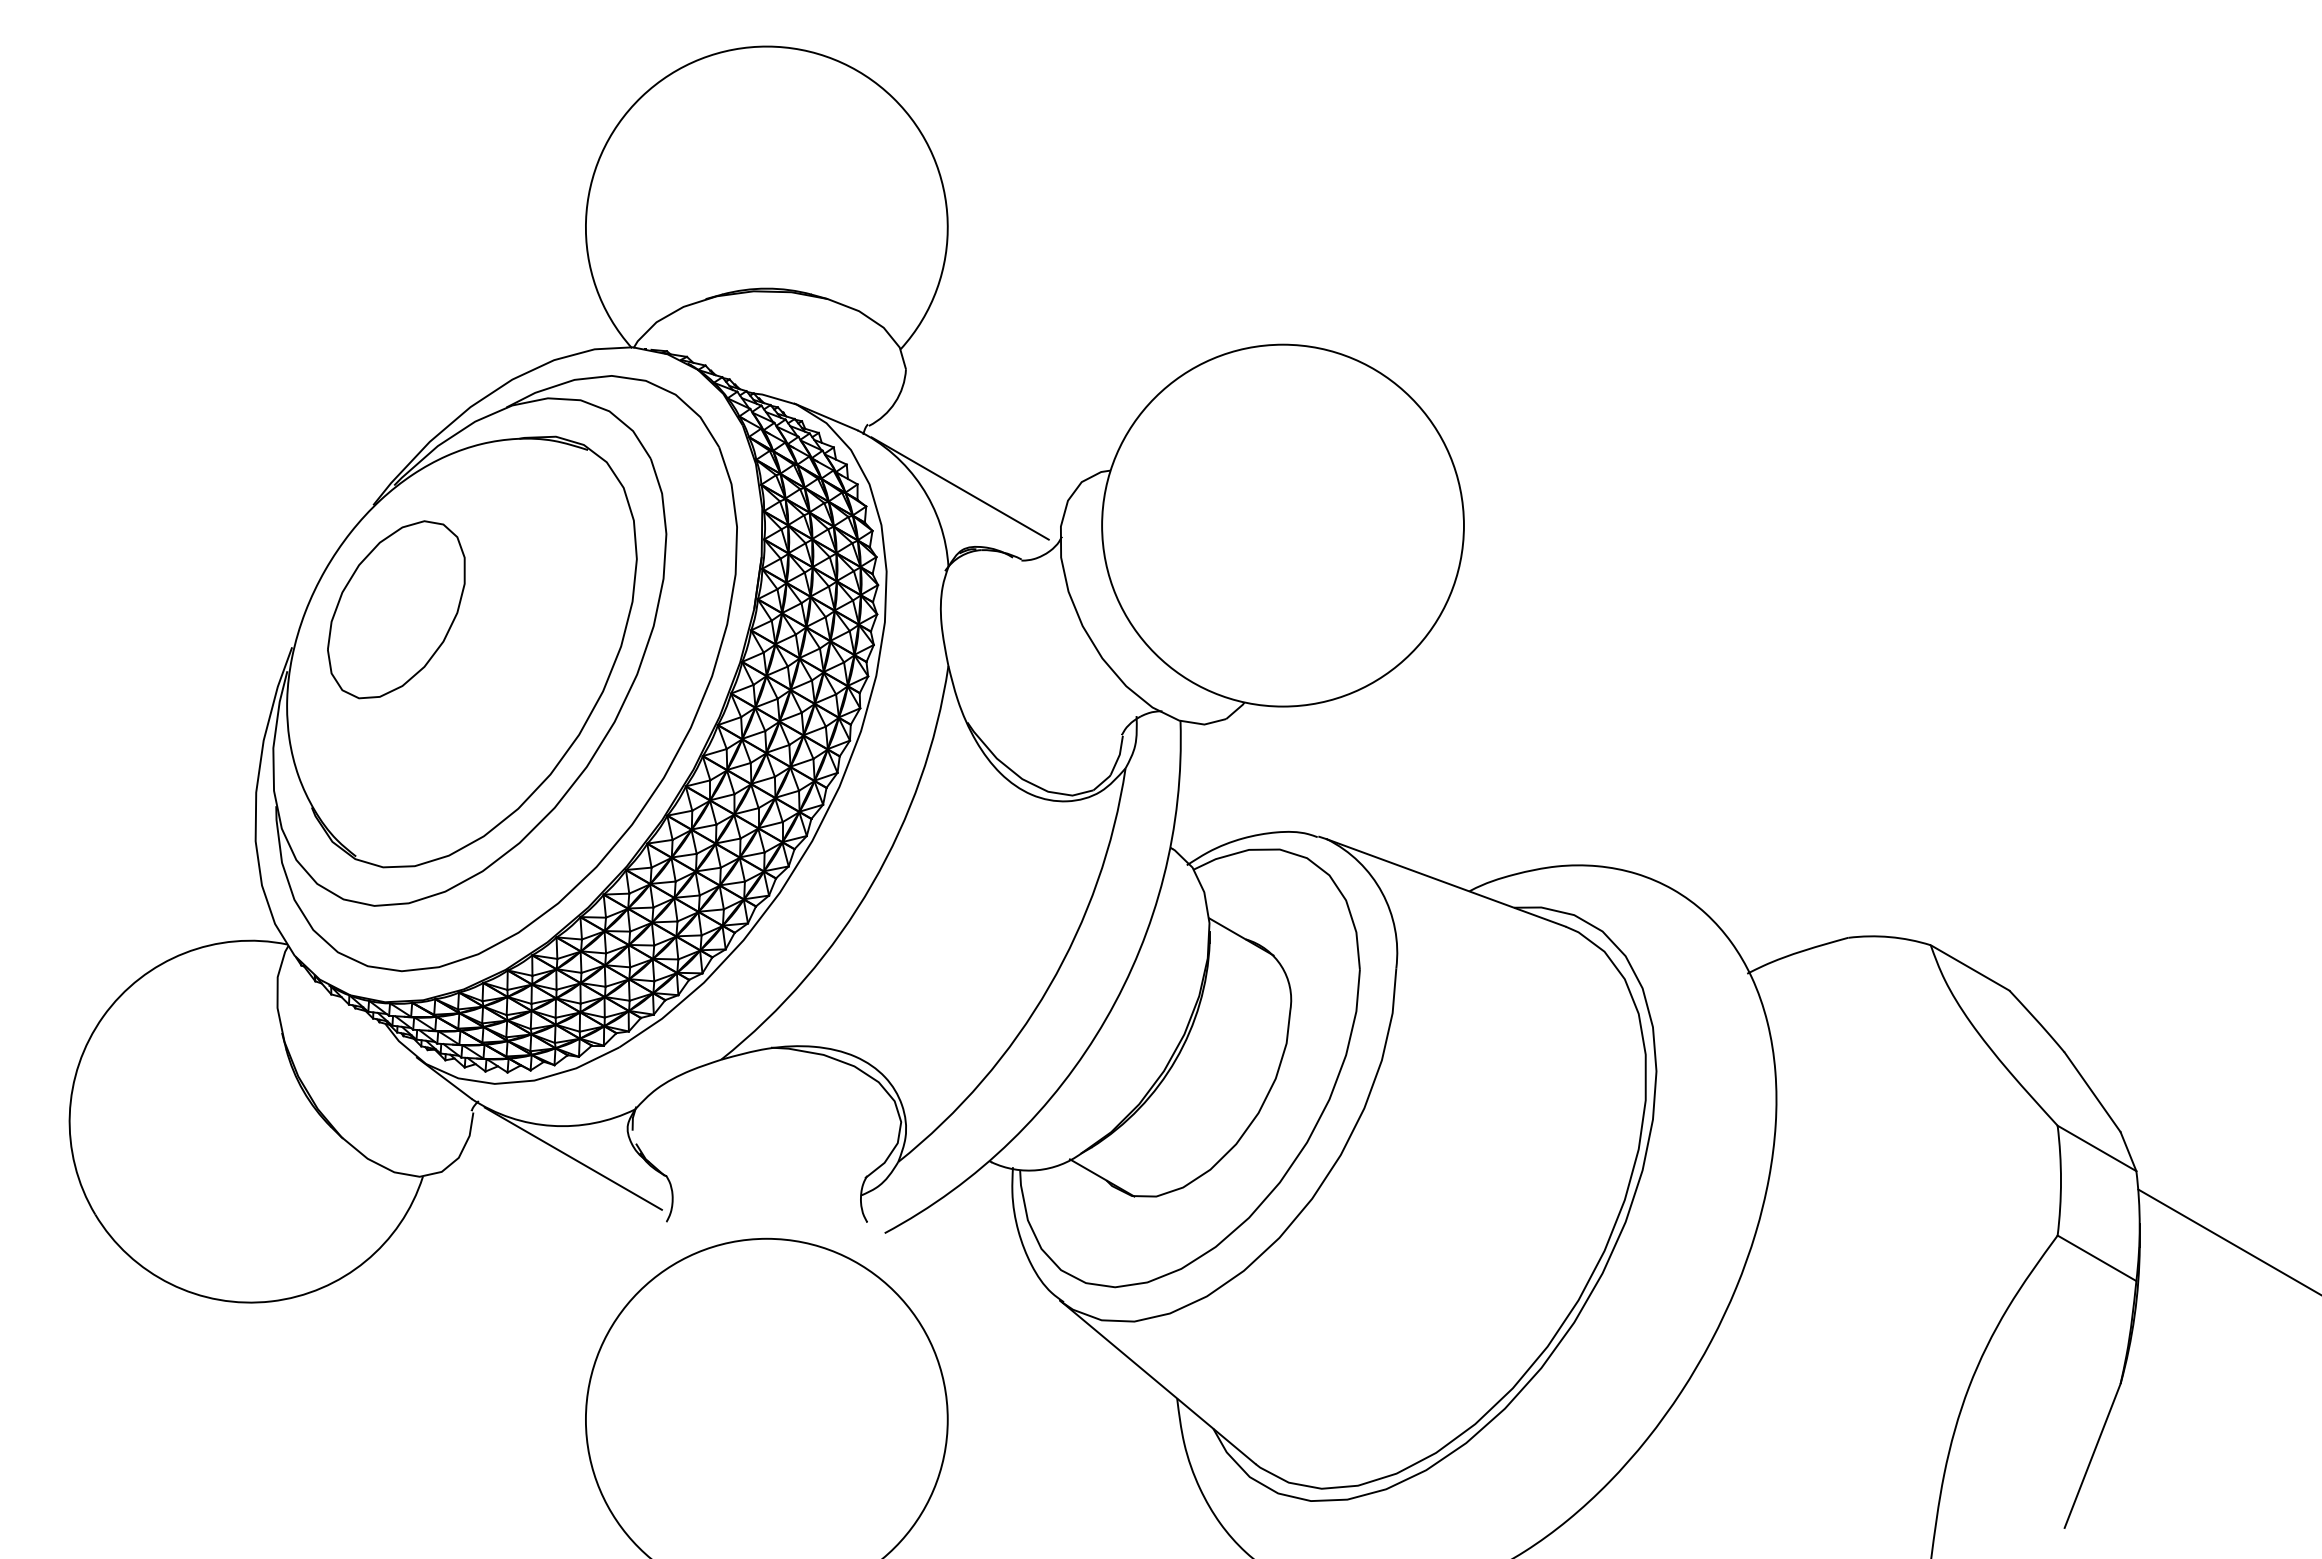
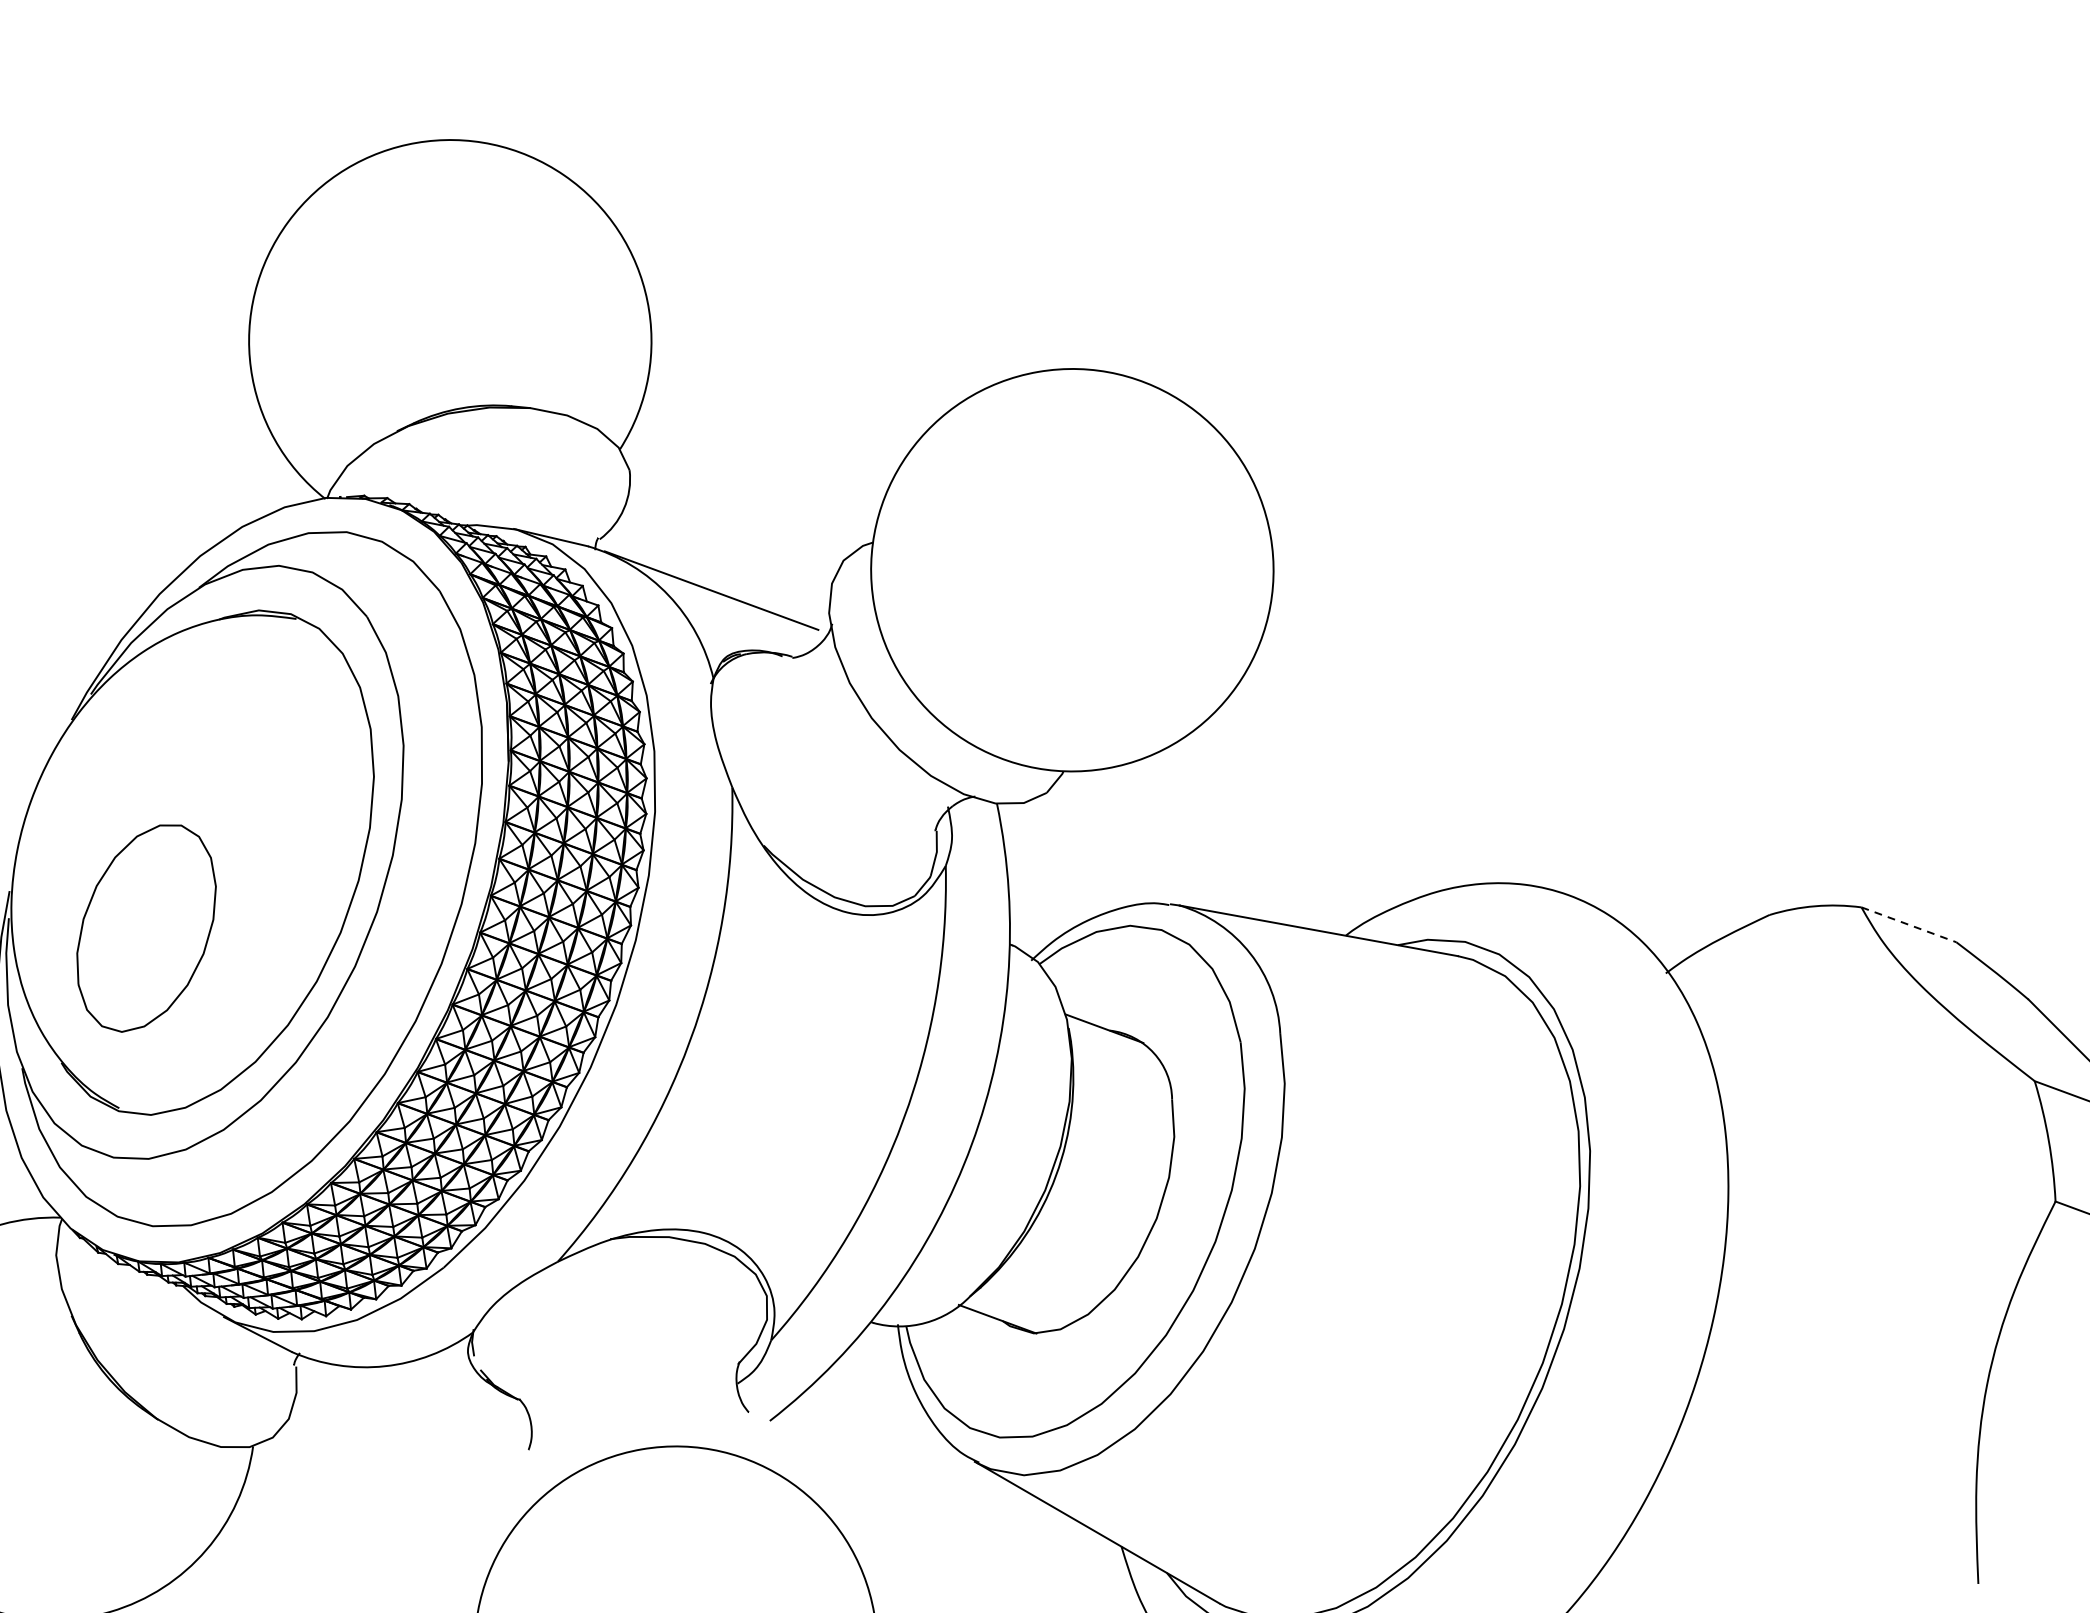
part: (396, 609) -> (146, 927), moved
line: (1970, 968) -> (1909, 925), solid -> dashed
line: (572, 1158) -> (413, 1398), removed

